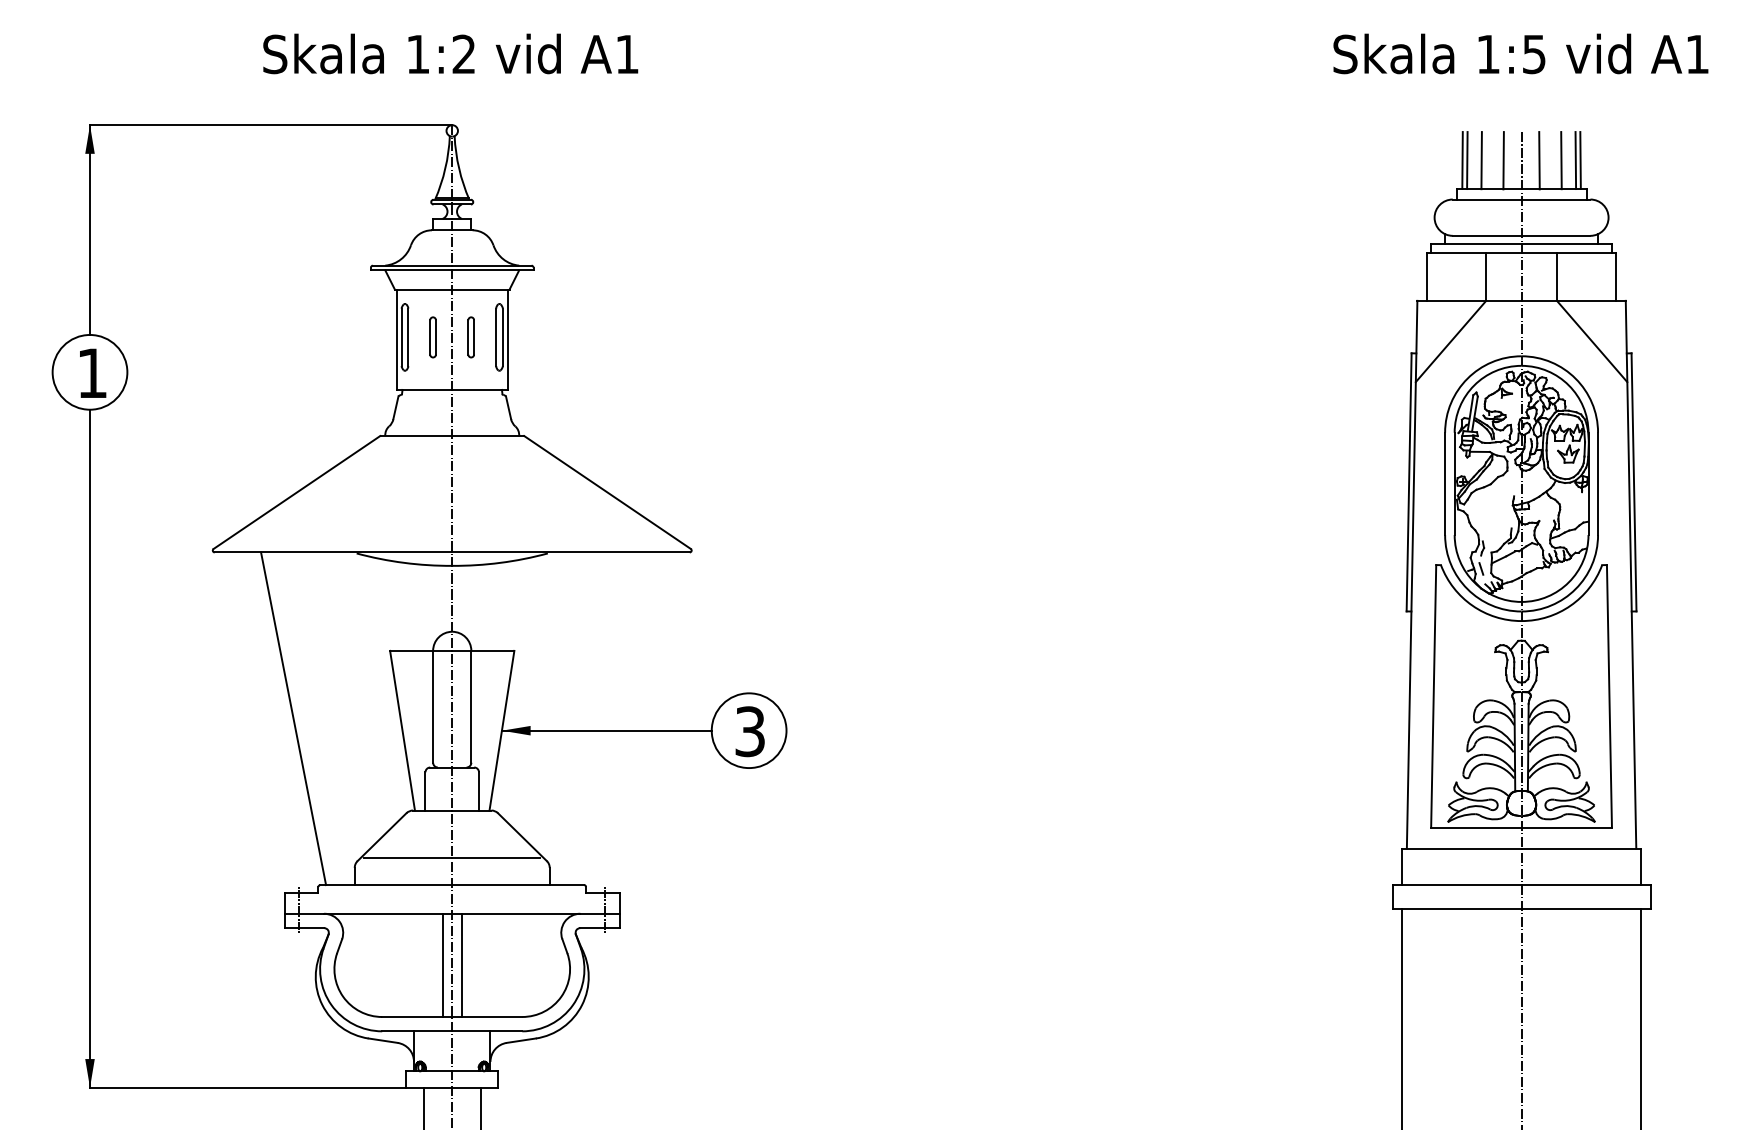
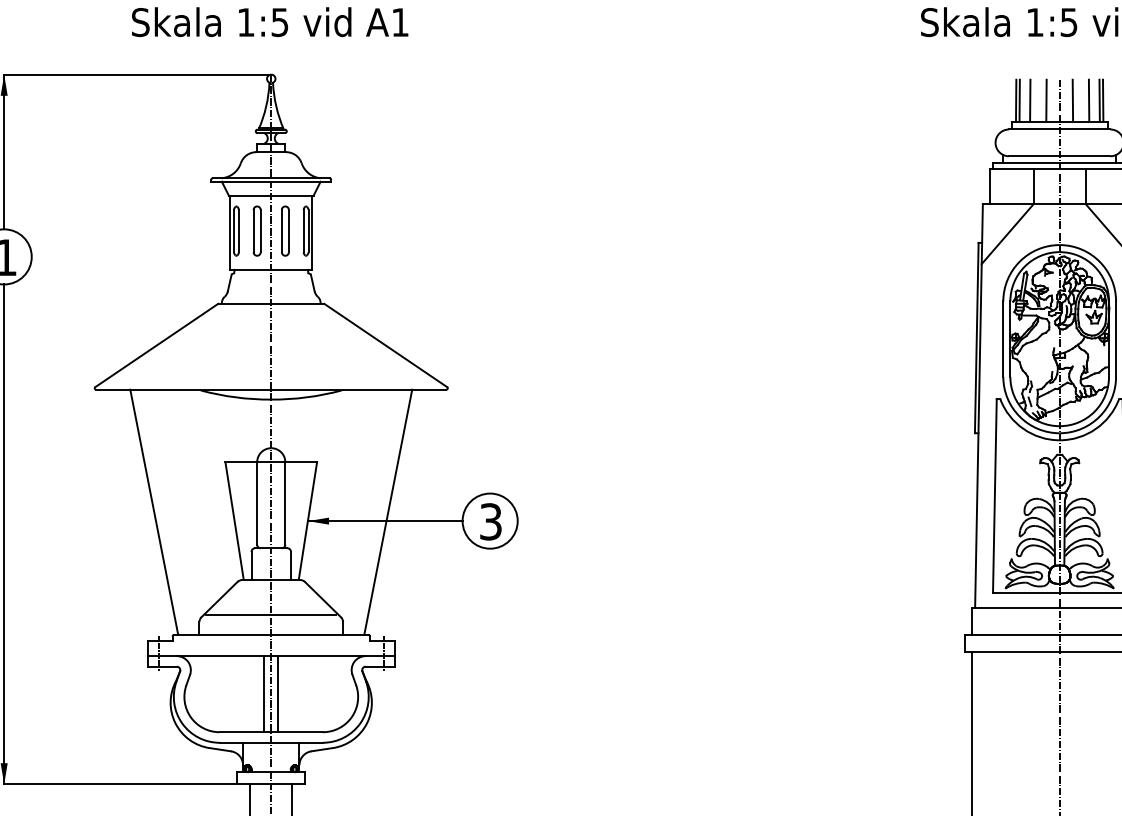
text: (463, 54) -> (279, 22), 1:2 -> 1:5
part: (432, 337) -> (256, 231), size x1.67
part: (470, 337) -> (284, 231), size x1.67
line: (610, 718) -> (387, 512), added

